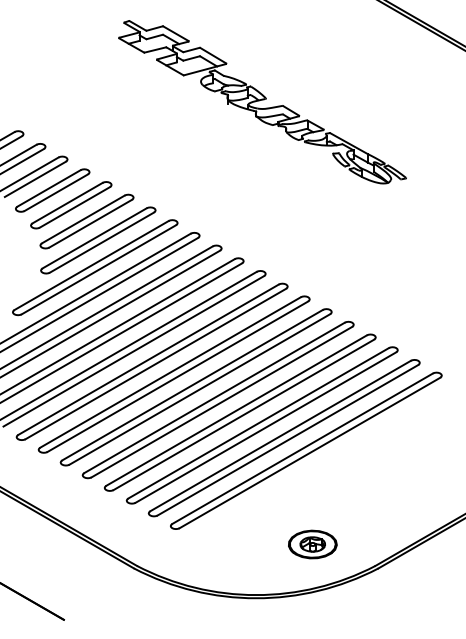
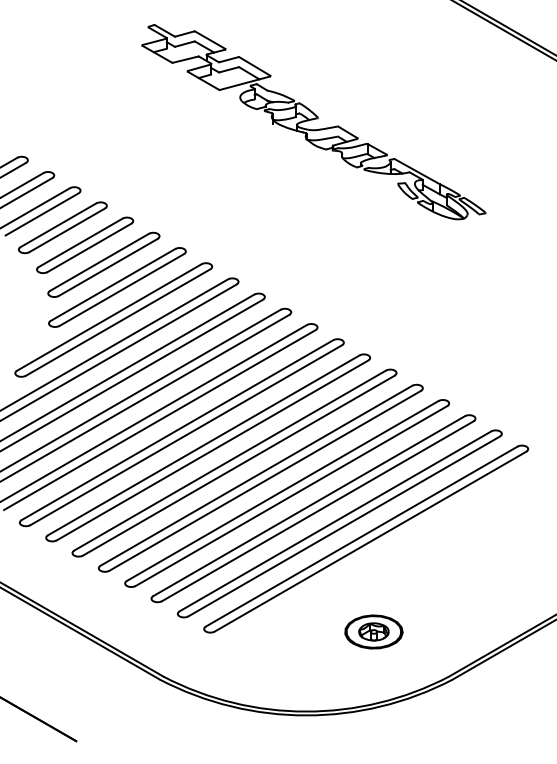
part: (312, 544) -> (373, 631), moved

